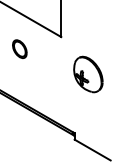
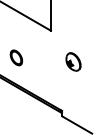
part: (19, 48) -> (16, 57), moved
part: (88, 73) -> (73, 61), size x0.6

